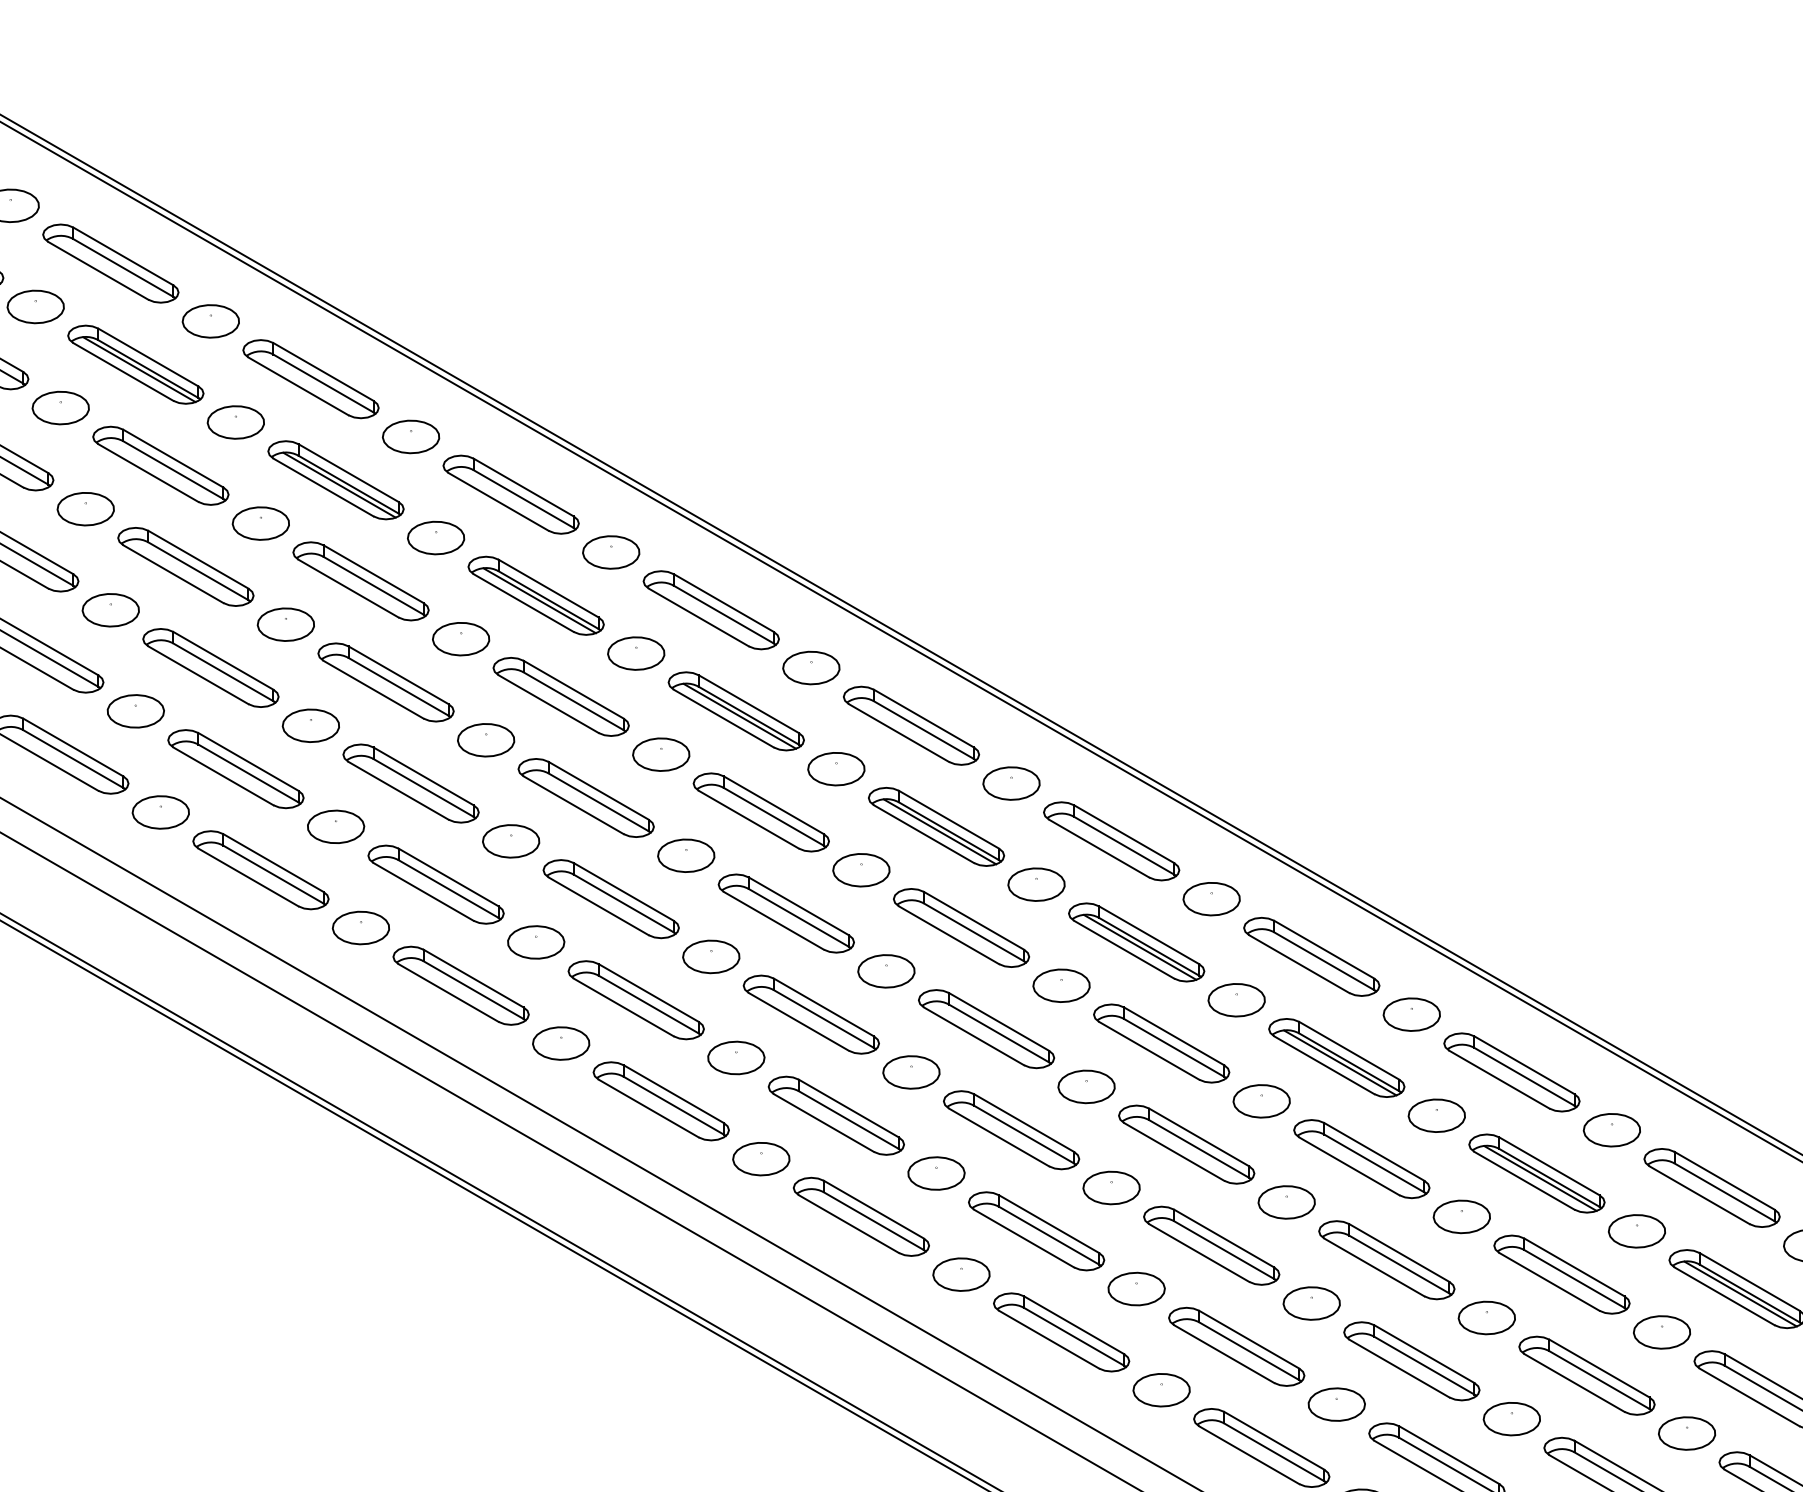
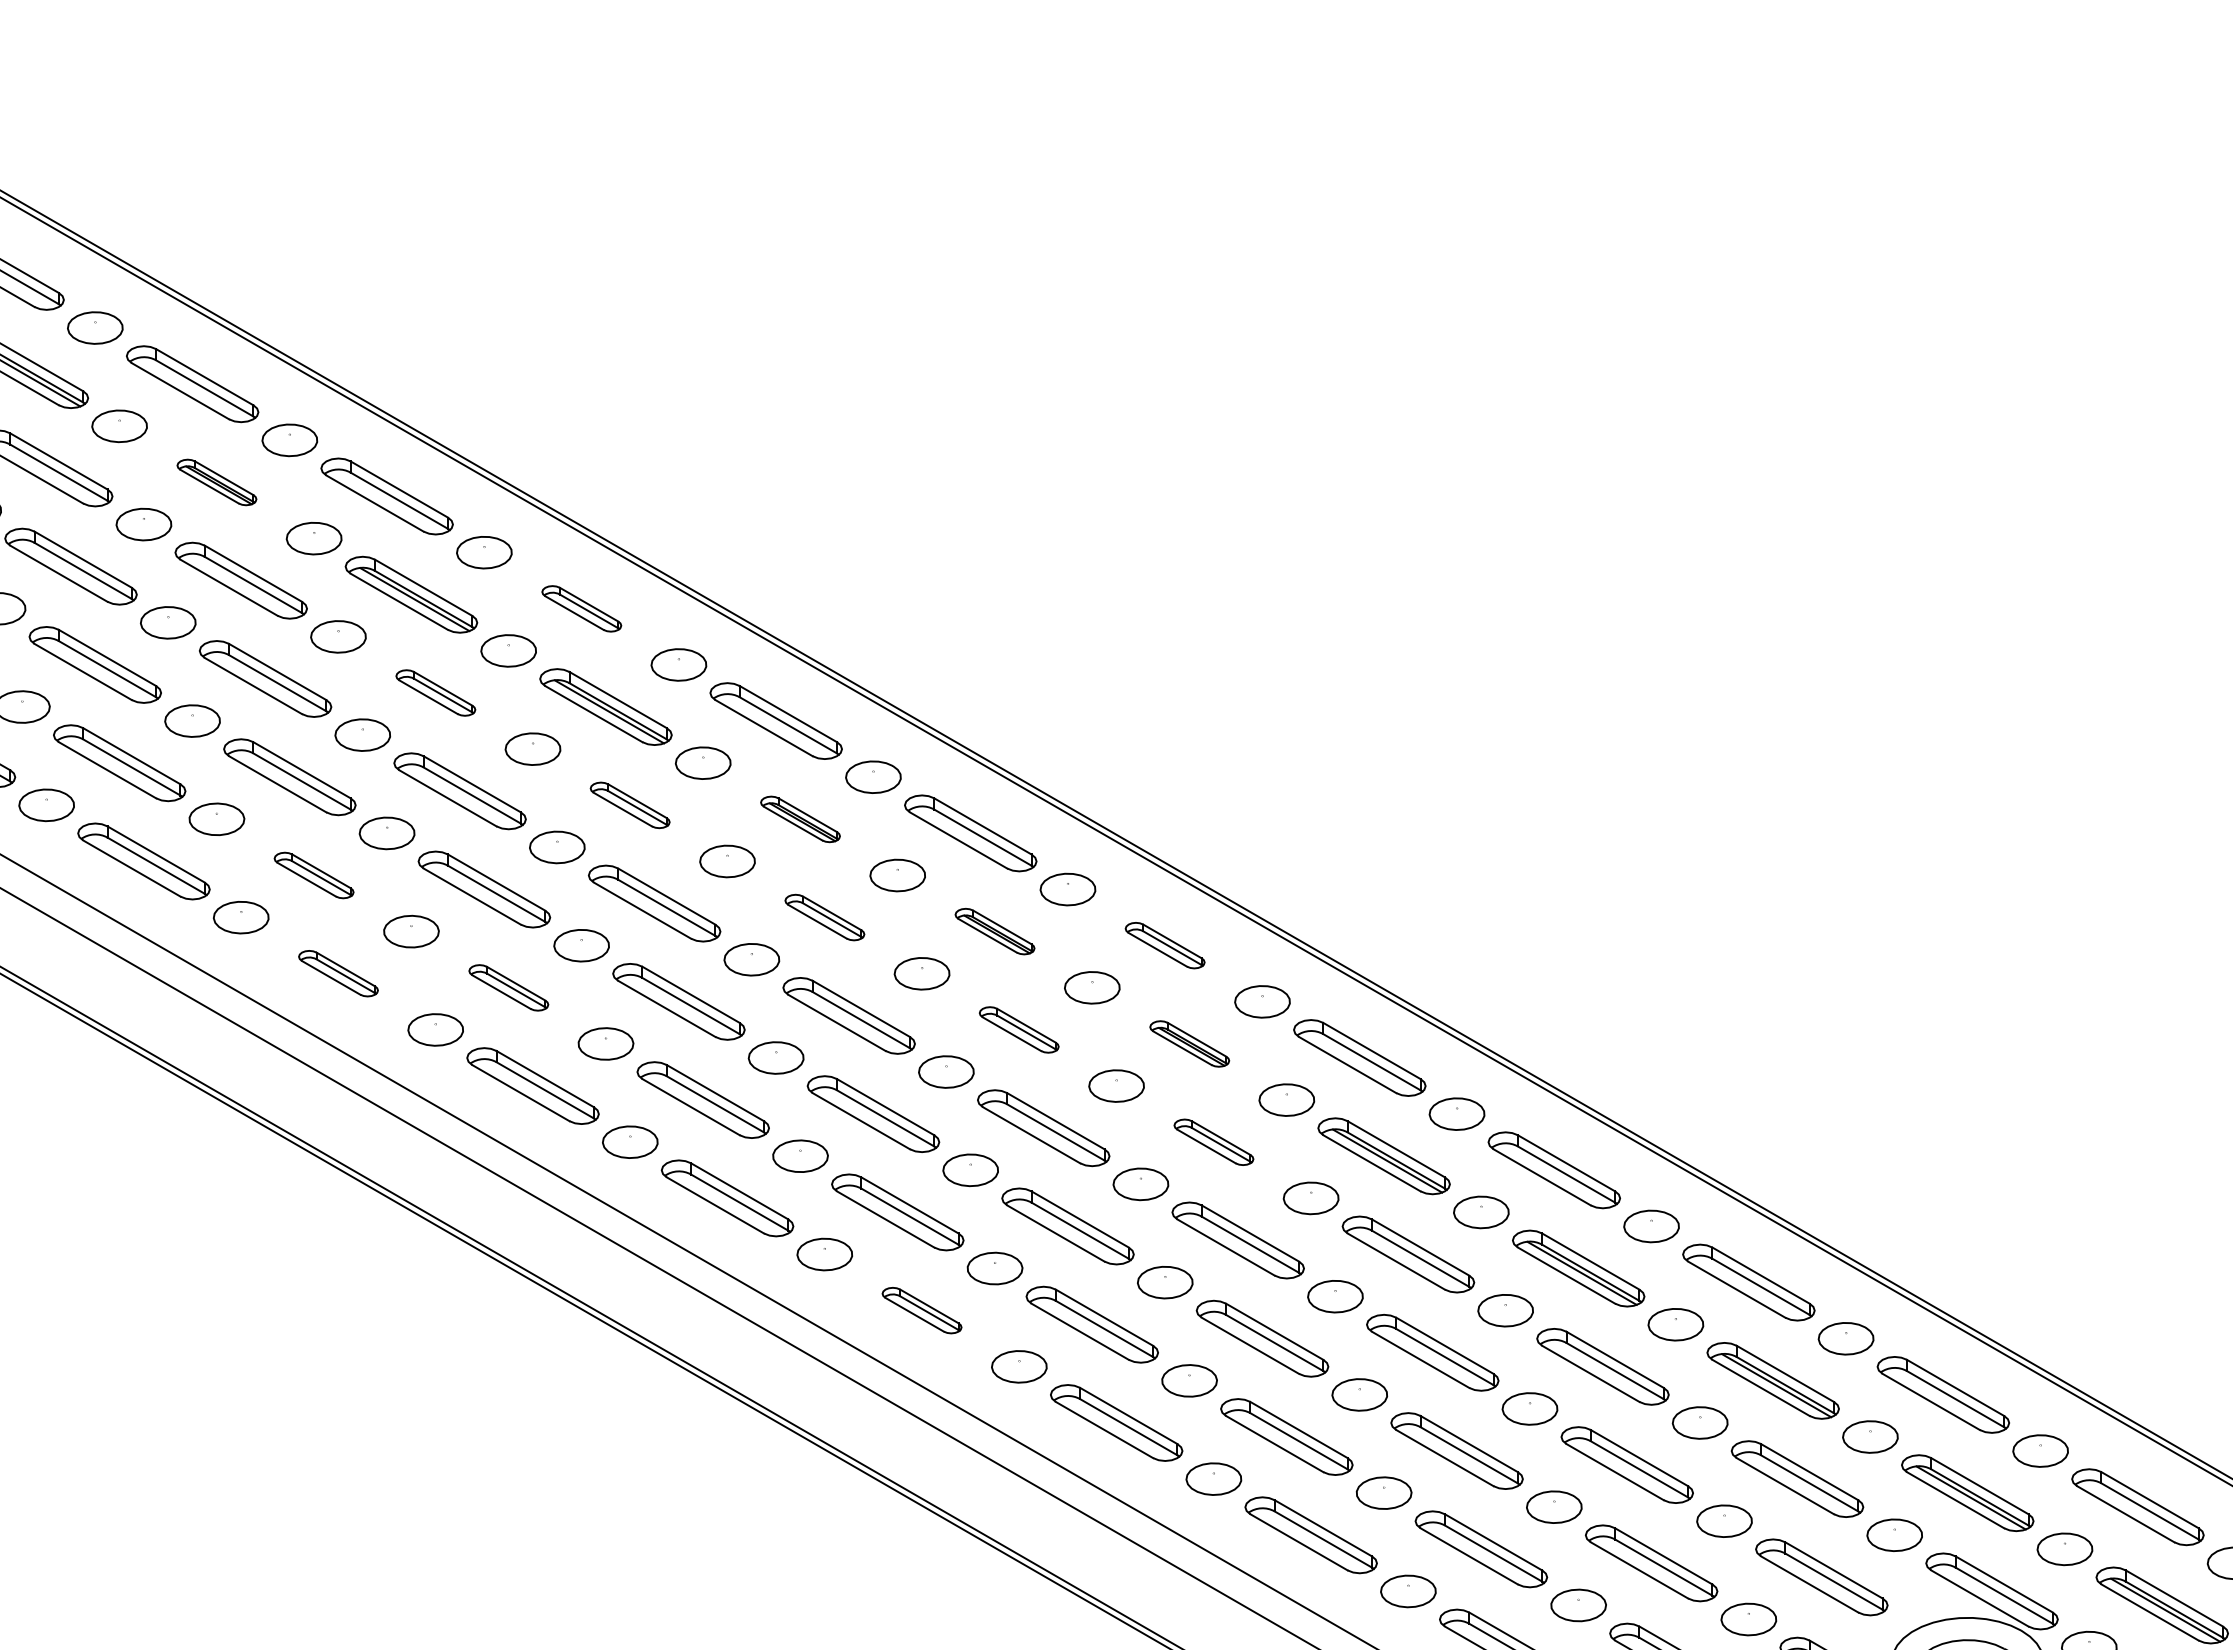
part: (335, 480) -> (216, 482), size x0.6
part: (711, 609) -> (581, 608), size x0.6
part: (560, 696) -> (435, 692), size x0.6
part: (760, 812) -> (629, 805), size x0.6
part: (936, 827) -> (800, 819), size x0.6
part: (435, 884) -> (313, 875), size x0.6
part: (961, 927) -> (824, 917), size x0.6
part: (1136, 942) -> (994, 931), size x0.6
part: (1310, 956) -> (1164, 945), size x0.6
part: (461, 985) -> (338, 973), size x0.6
part: (636, 999) -> (508, 987), size x0.6
part: (1160, 1043) -> (1018, 1029), size x0.6
part: (1336, 1057) -> (1189, 1043), size x0.6
part: (1361, 1159) -> (1213, 1142), size x0.6
part: (1060, 1332) -> (921, 1310), size x0.6

